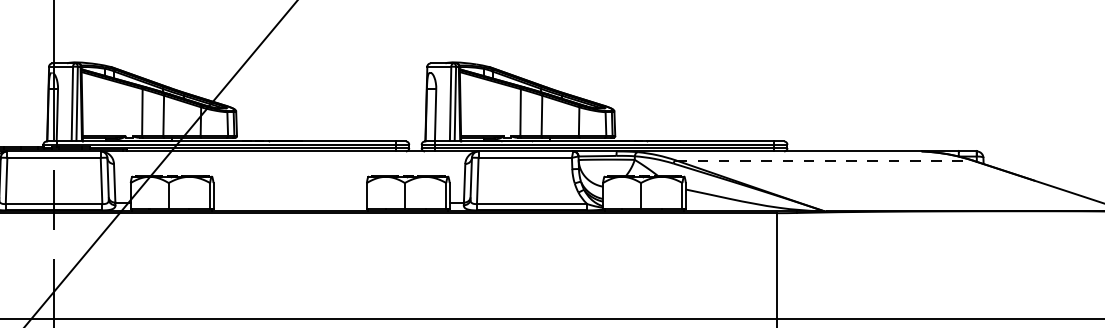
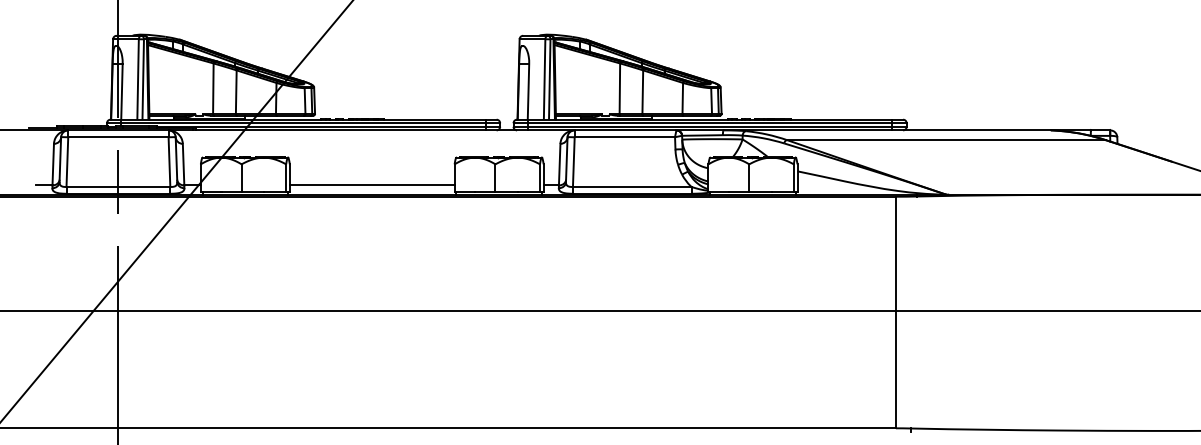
line: (825, 160) -> (947, 140), dashed -> solid
line: (289, 202) -> (371, 185), added

